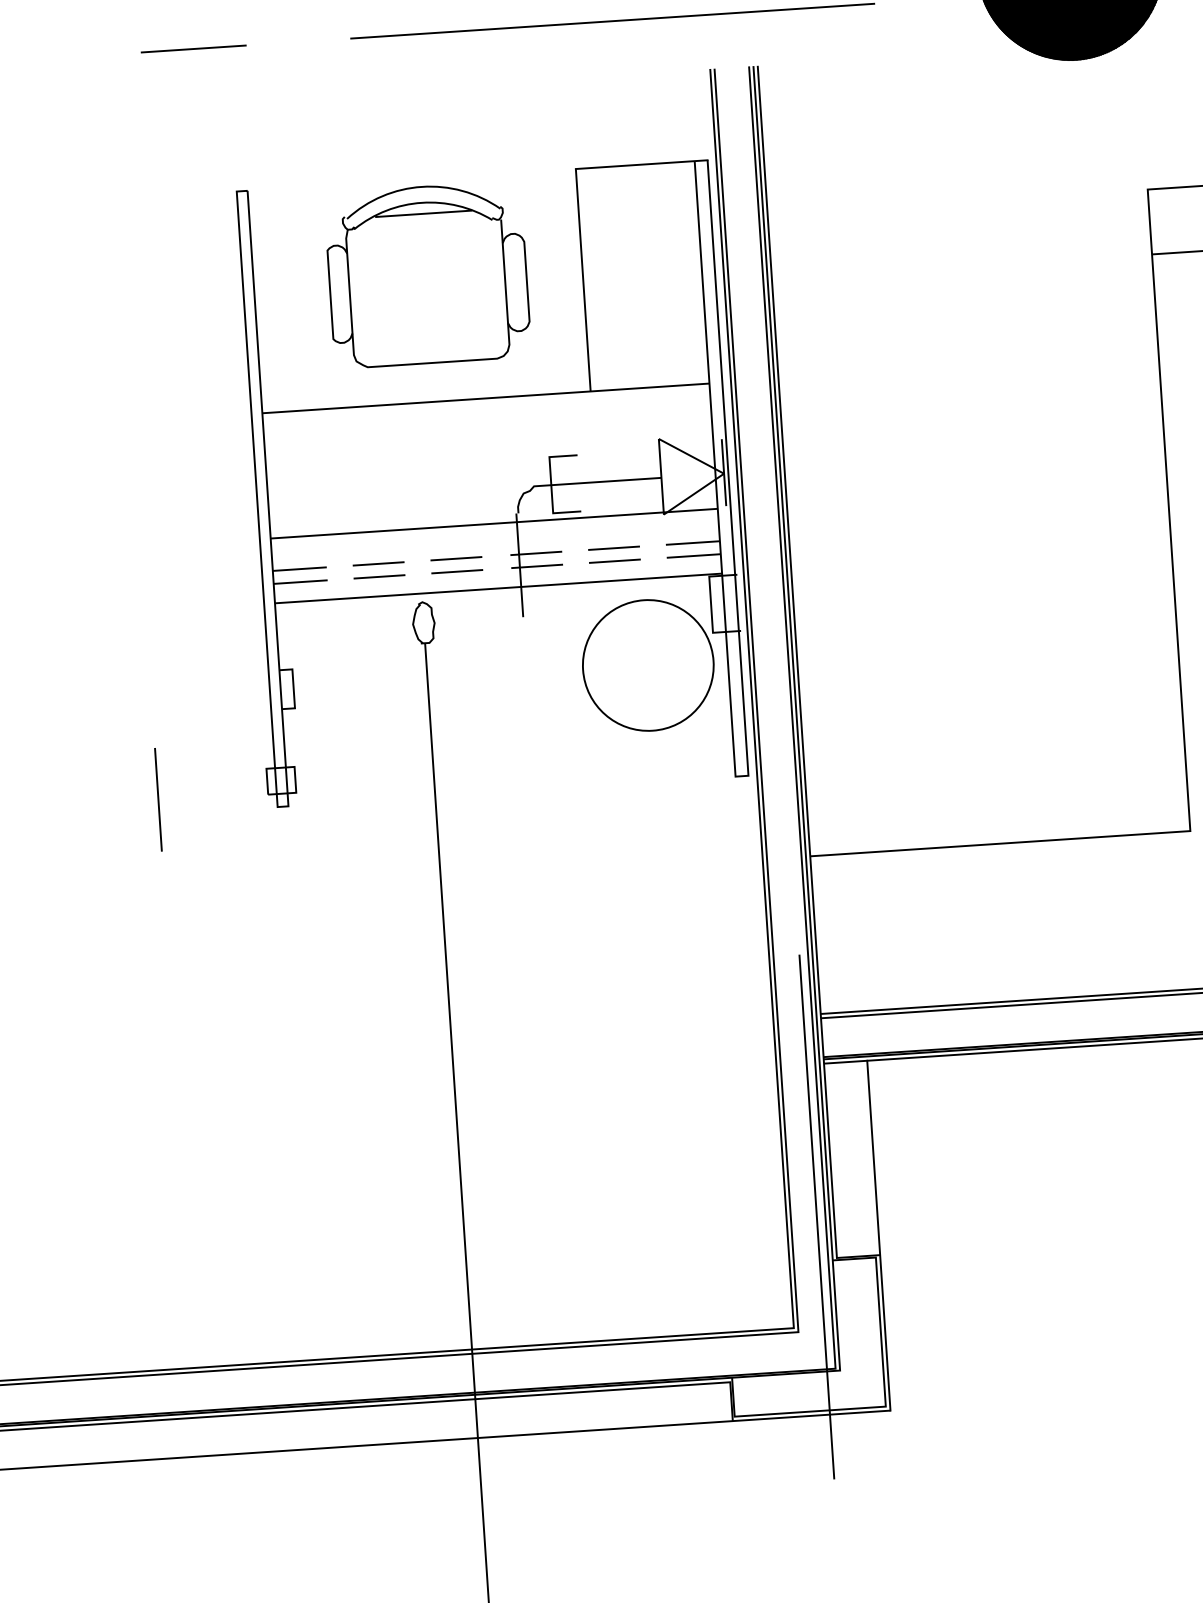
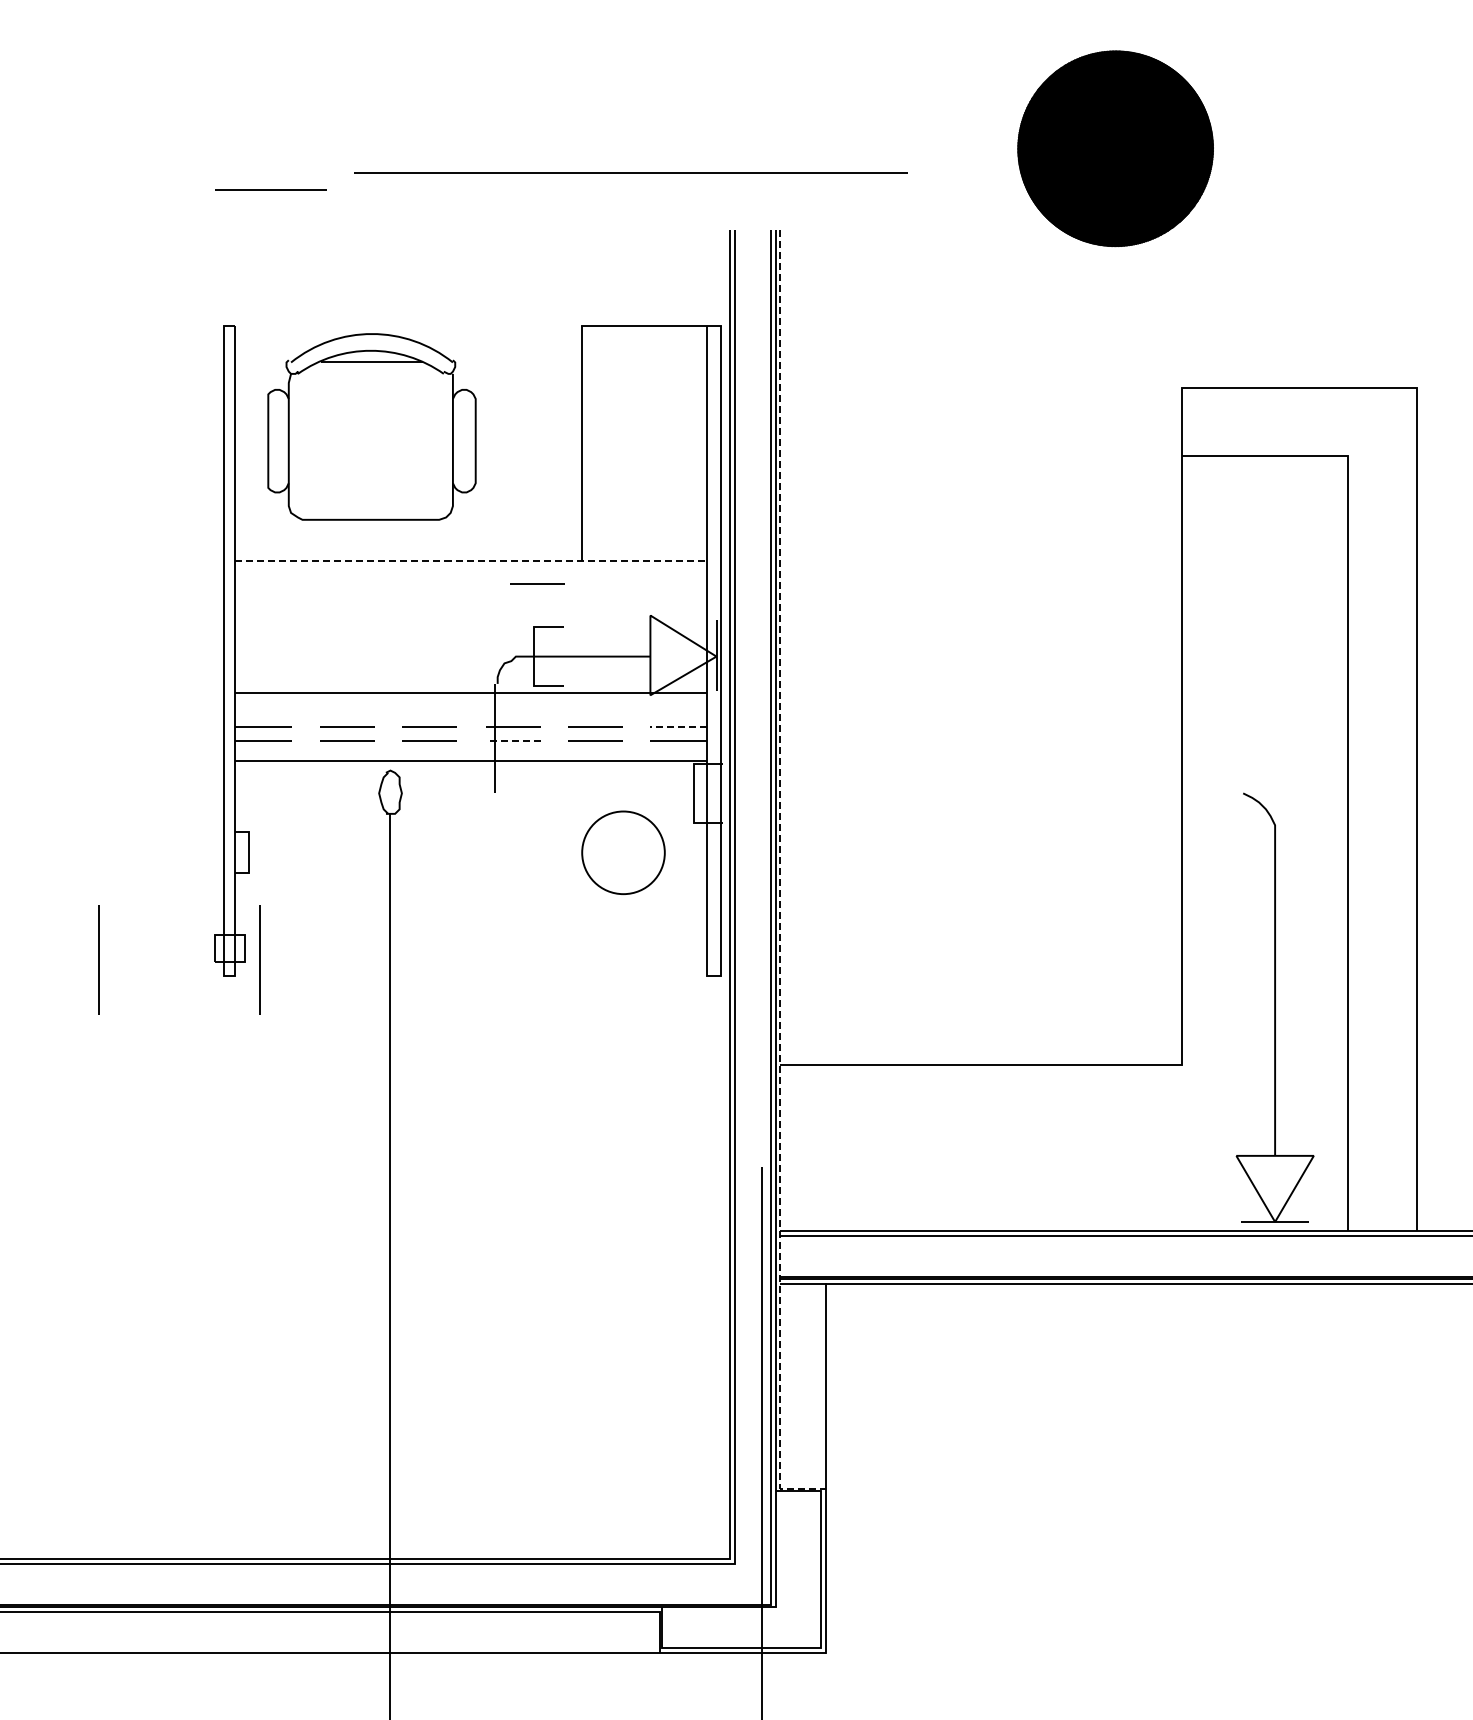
line: (193, 48) -> (270, 189), moved
part: (427, 274) -> (371, 426), moved
line: (485, 398) -> (471, 560), solid -> dashed
line: (549, 415) -> (537, 583), added
line: (692, 543) -> (678, 727), solid -> dashed
line: (537, 565) -> (513, 740), solid -> dashed
circle: (648, 665) -> (623, 852), size x0.6
line: (798, 683) -> (780, 882), solid -> dashed
line: (310, 789) -> (259, 959), added

